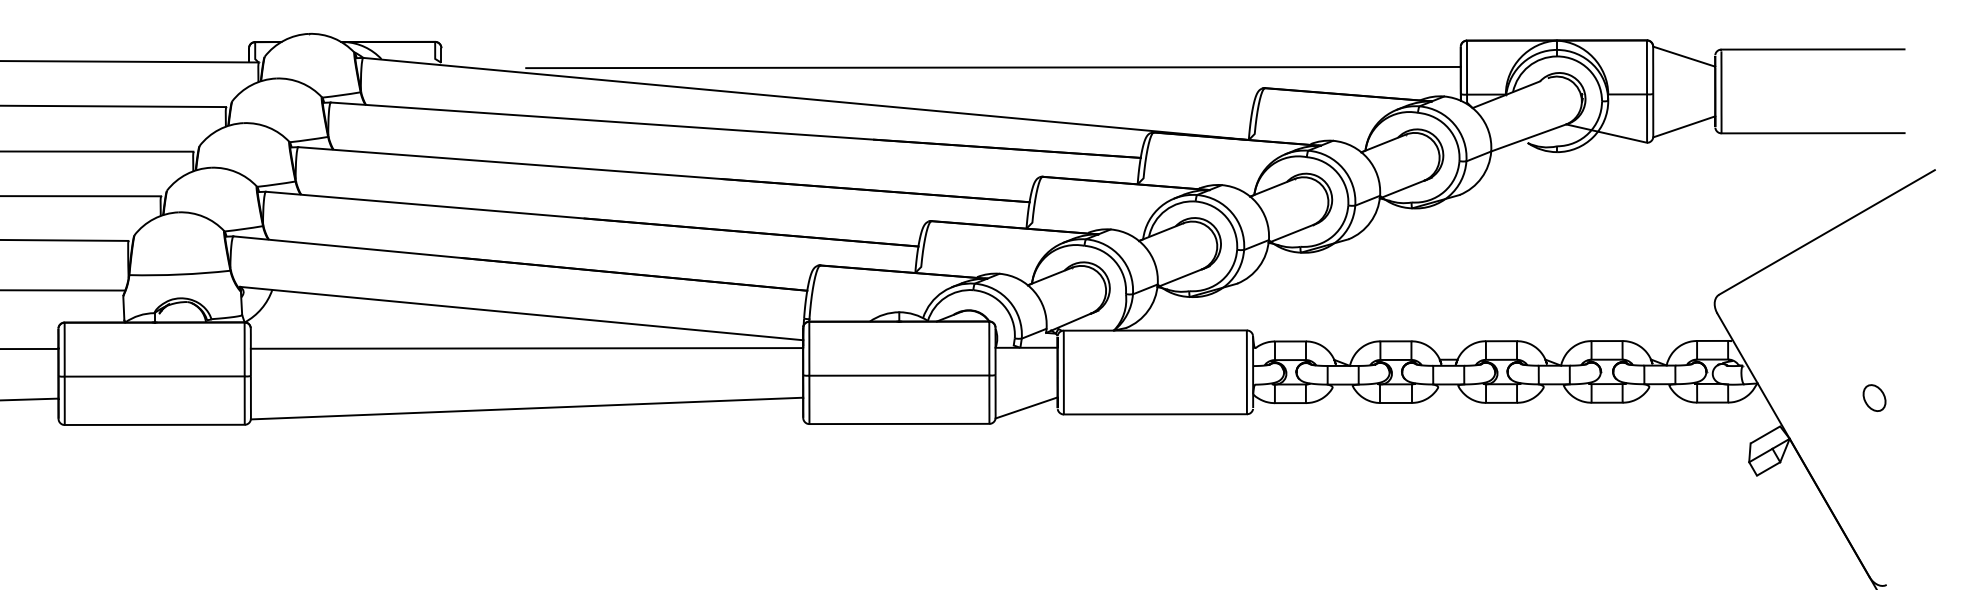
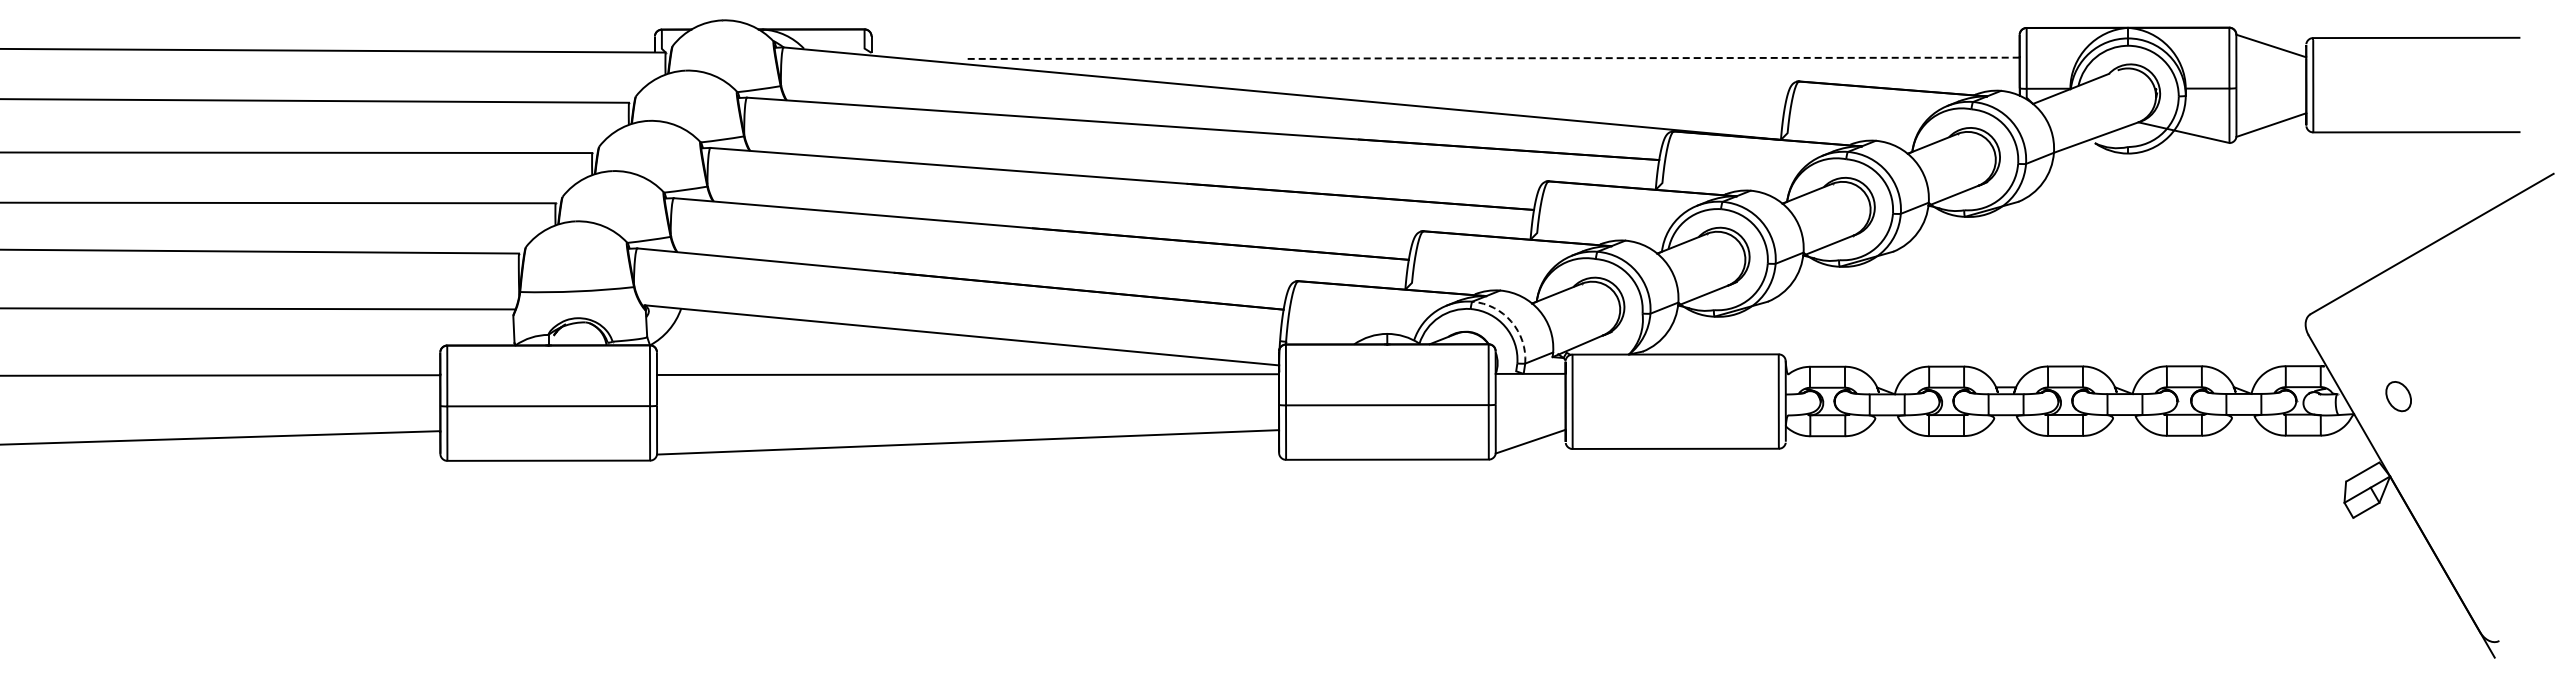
line: (992, 67) -> (1492, 58), solid -> dashed
arc: (1009, 301) -> (1511, 321), solid -> dashed
part: (1874, 398) -> (2398, 396), moved

